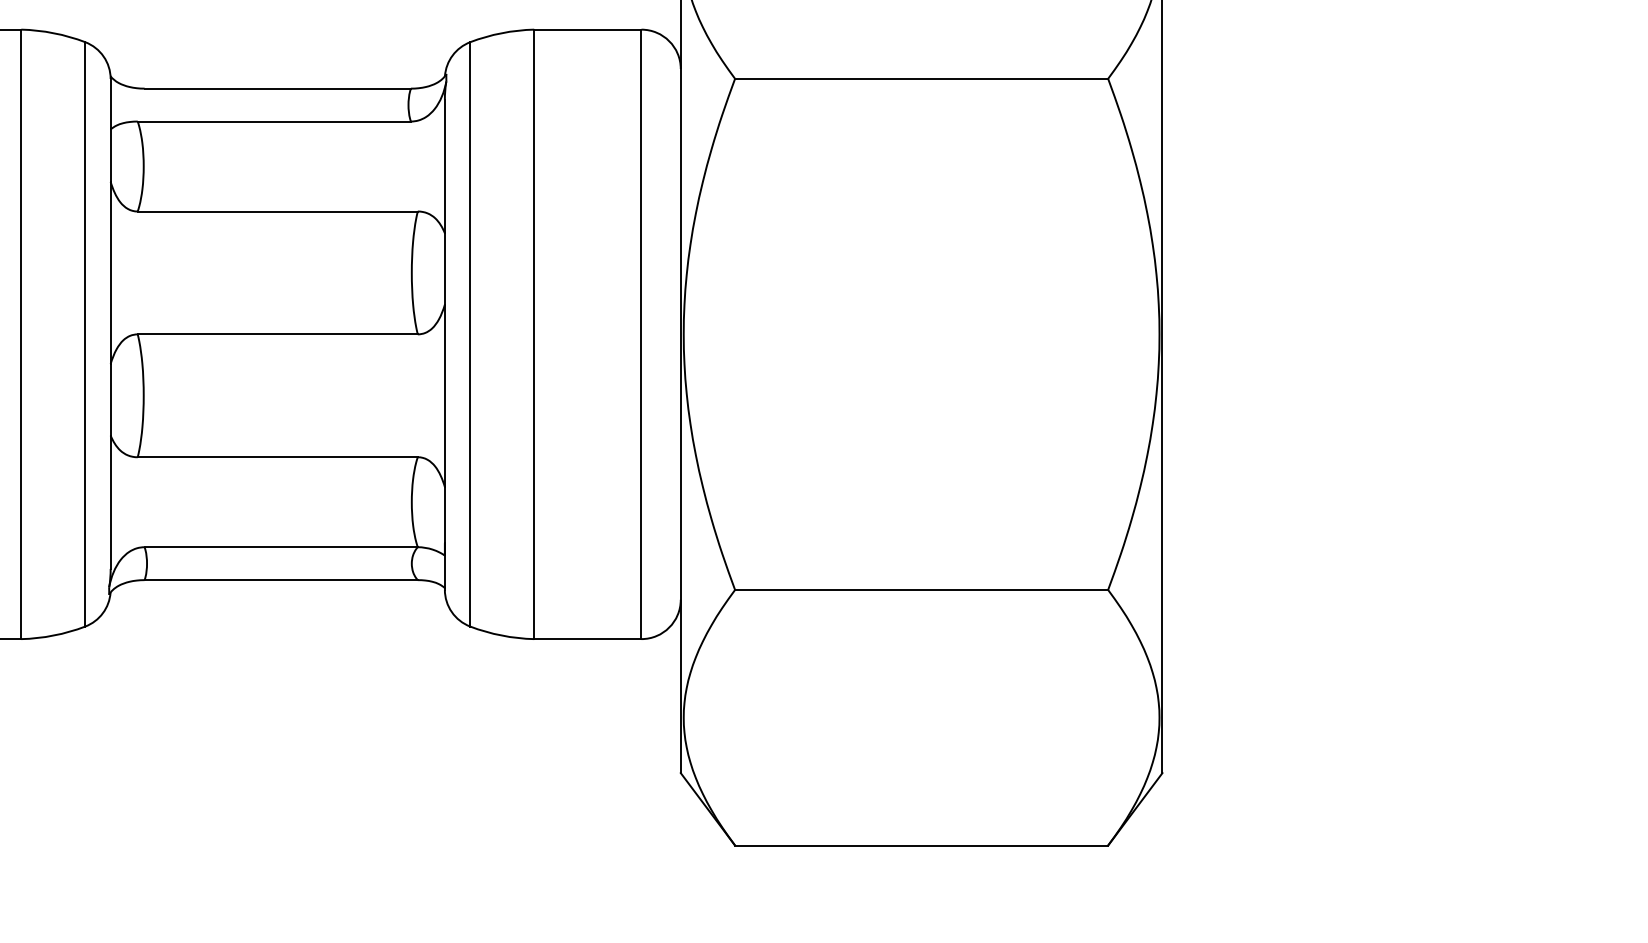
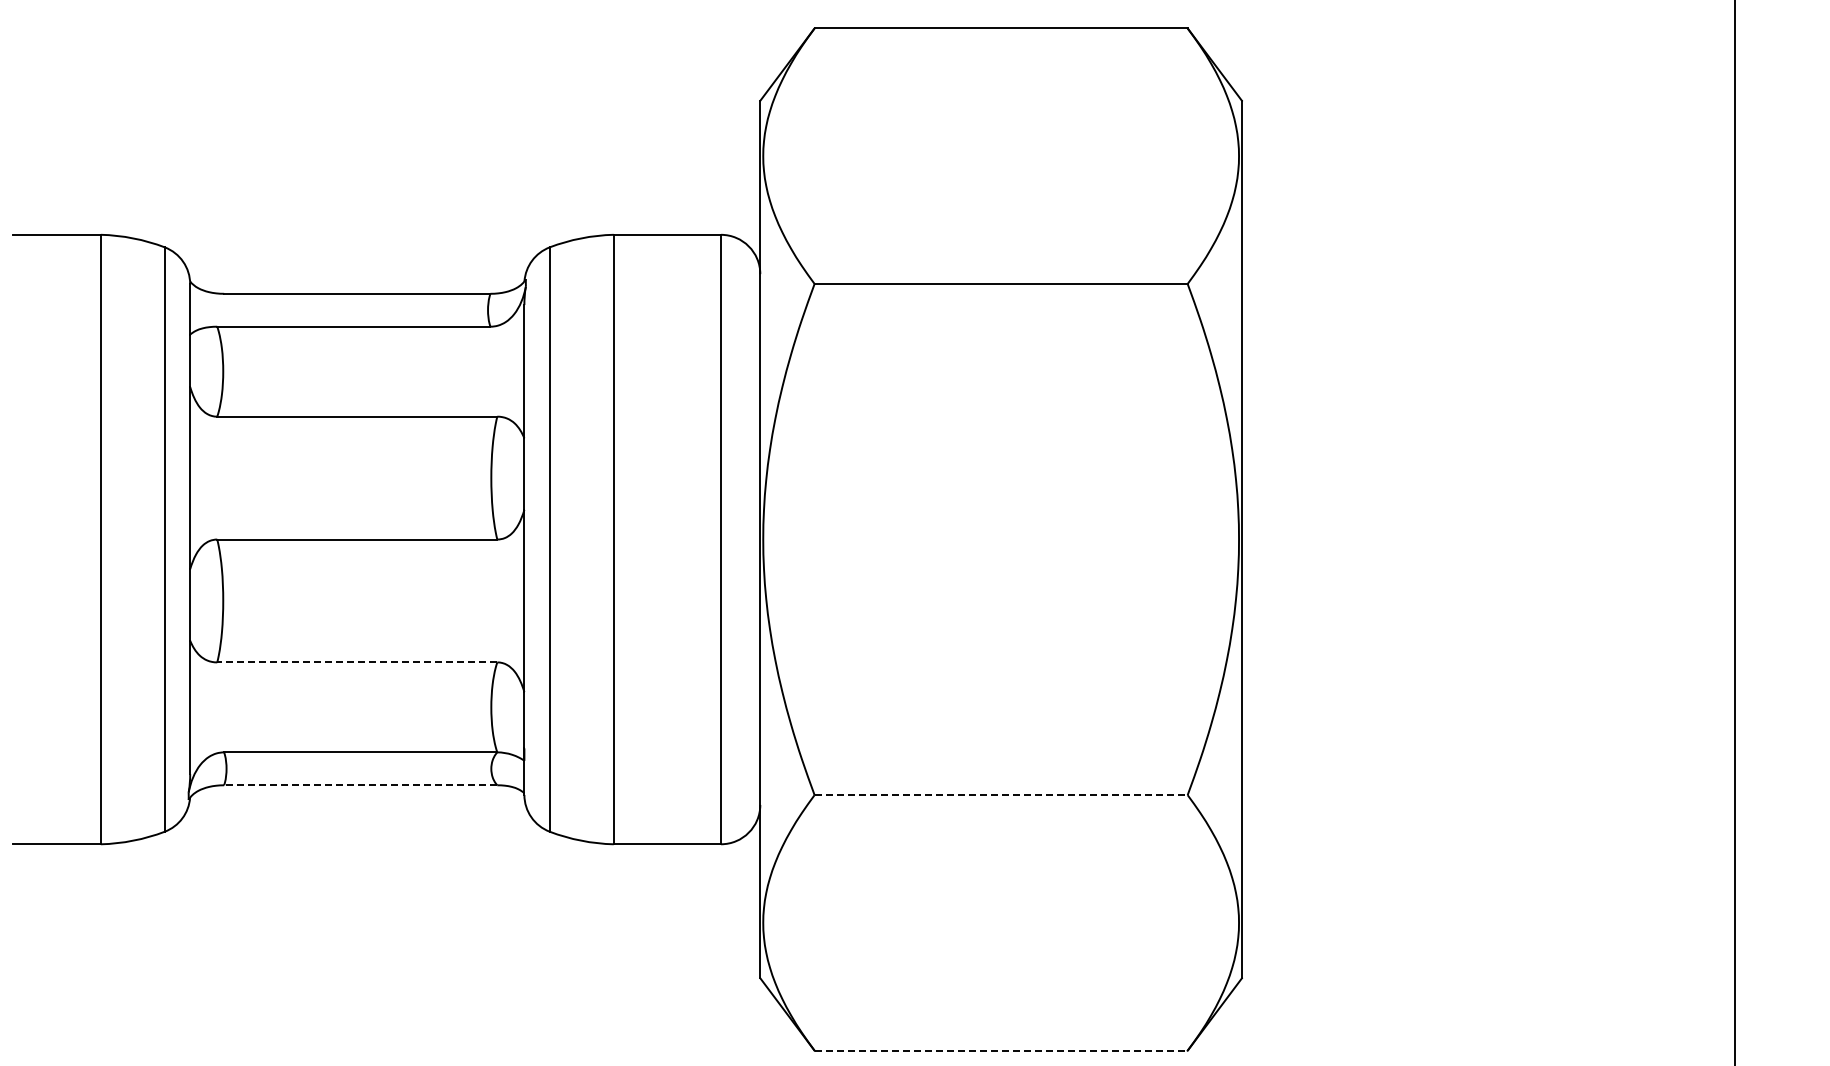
line: (276, 457) -> (356, 662), solid -> dashed
line: (280, 580) -> (360, 785), solid -> dashed
line: (921, 590) -> (1001, 795), solid -> dashed
line: (921, 845) -> (1001, 1050), solid -> dashed

